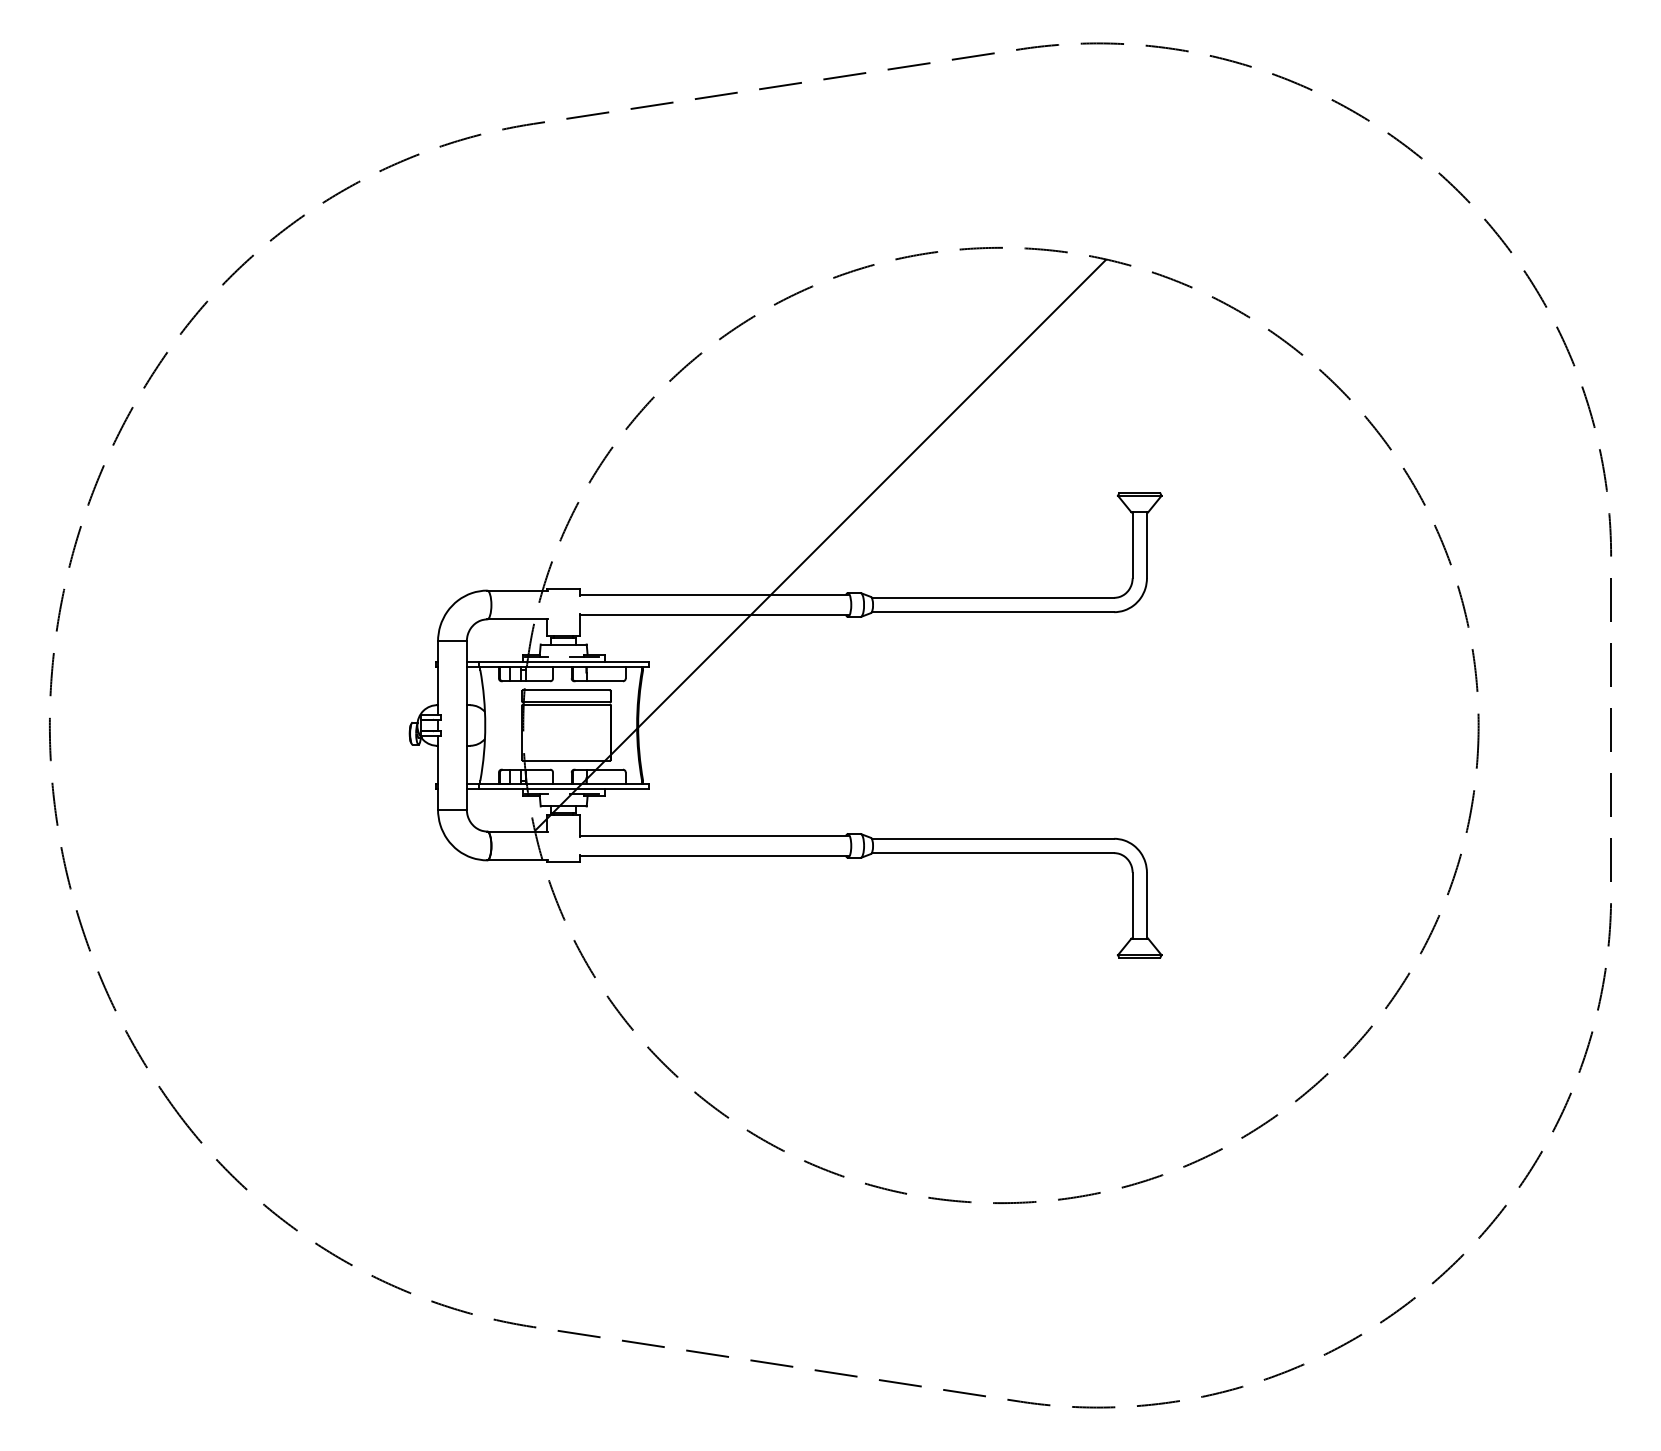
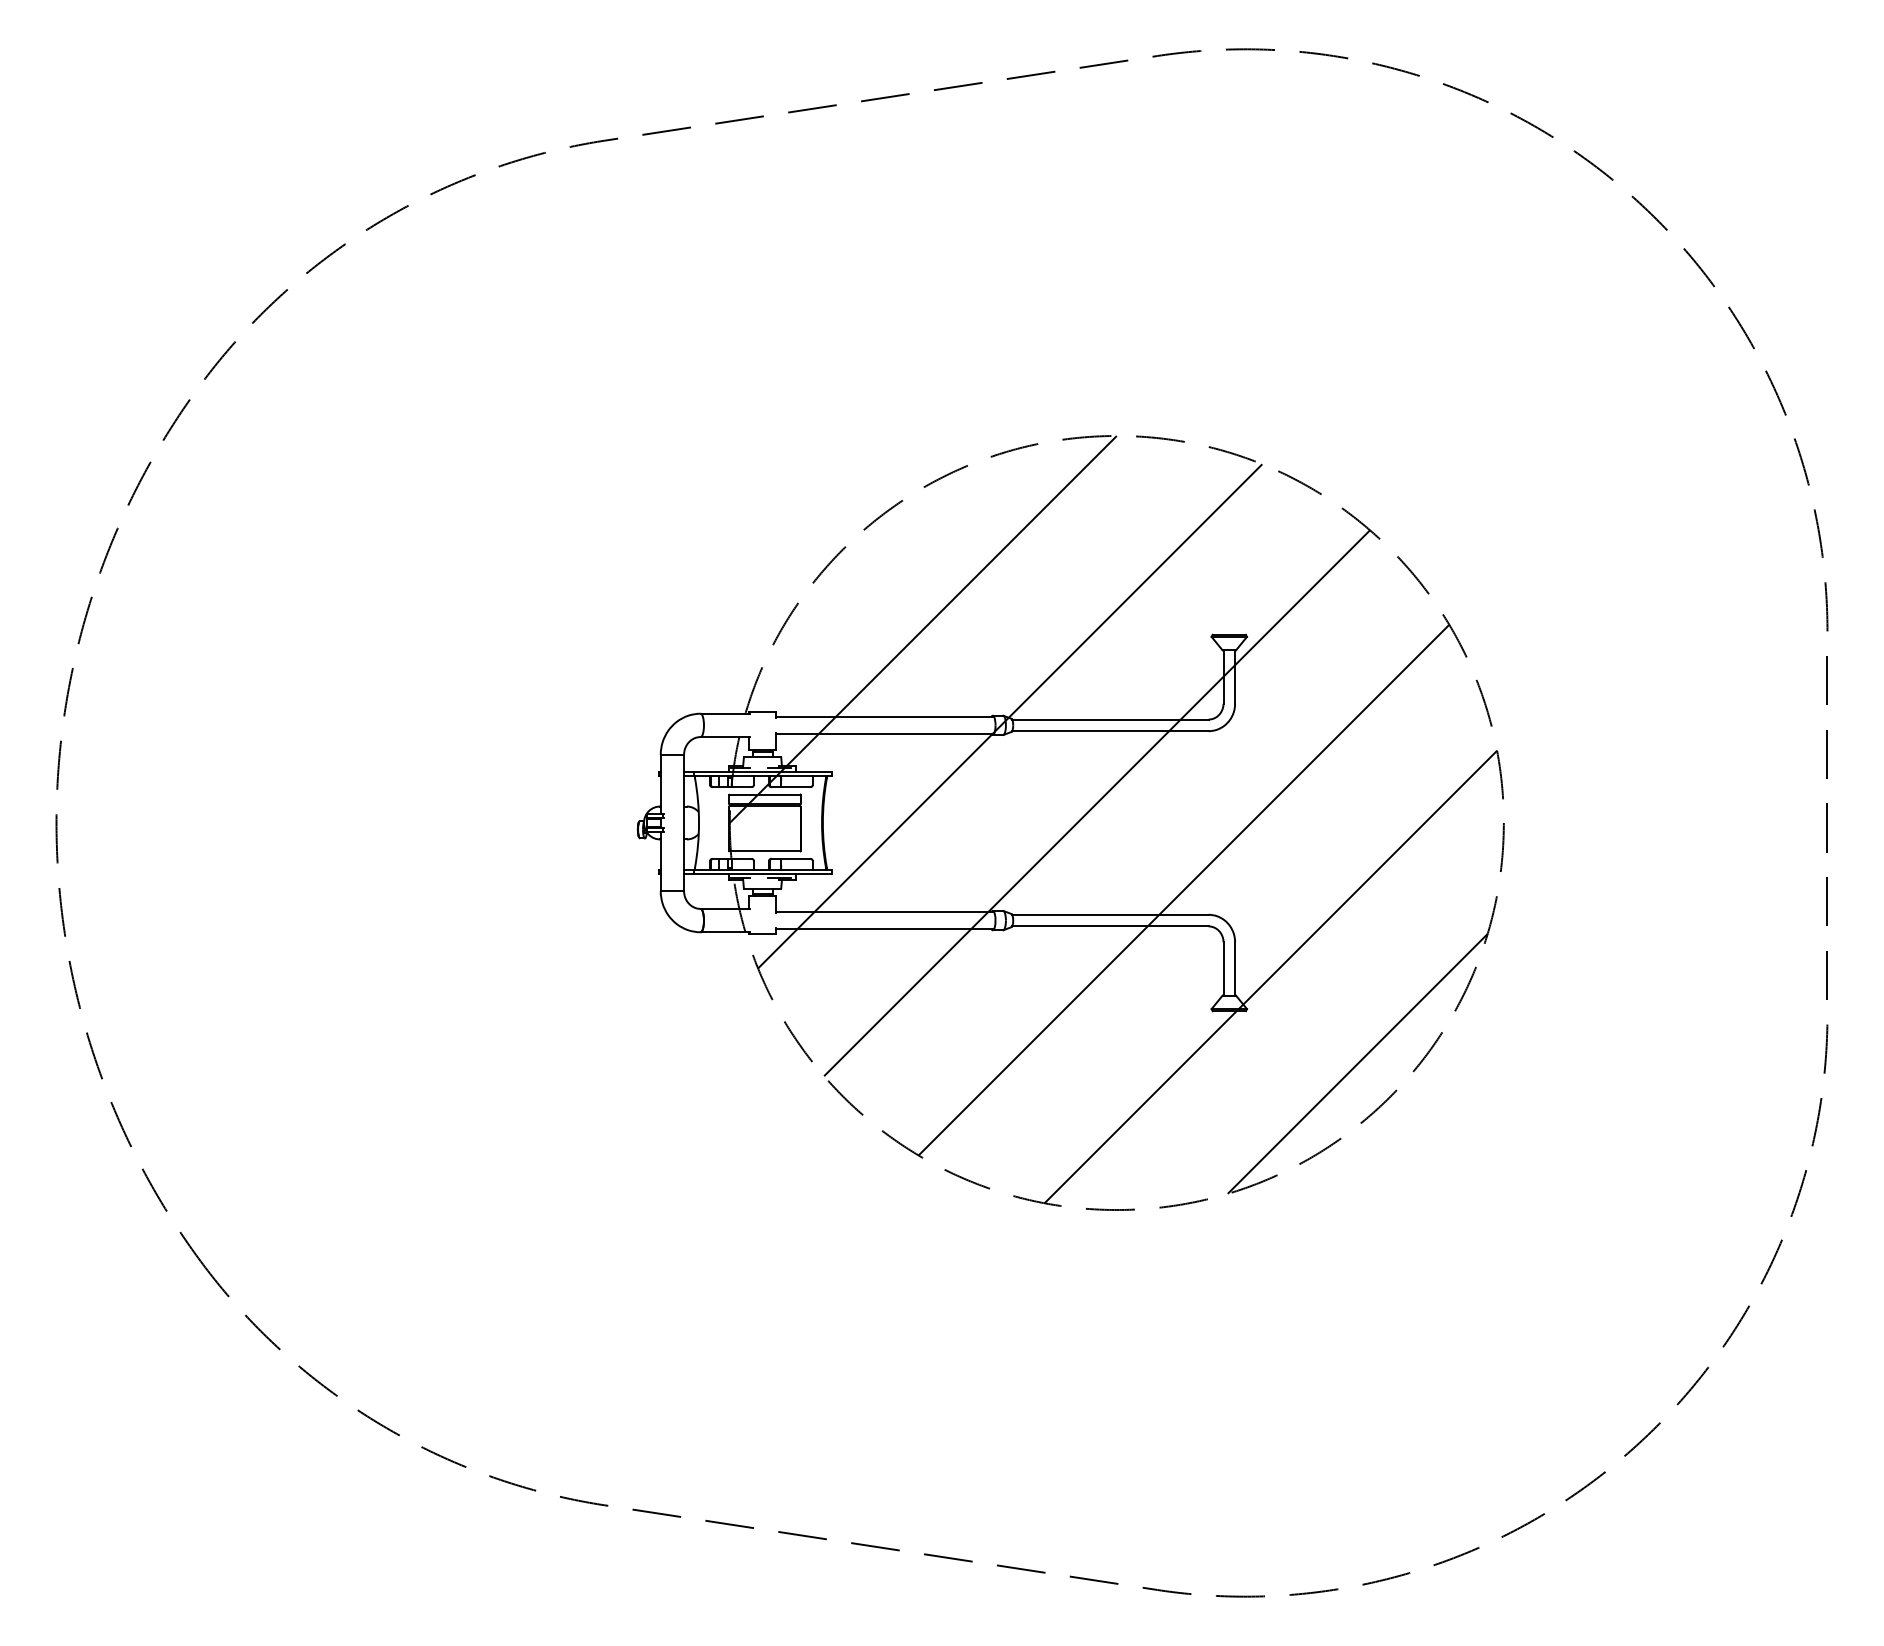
part: (943, 725) -> (1070, 822), size x0.71

